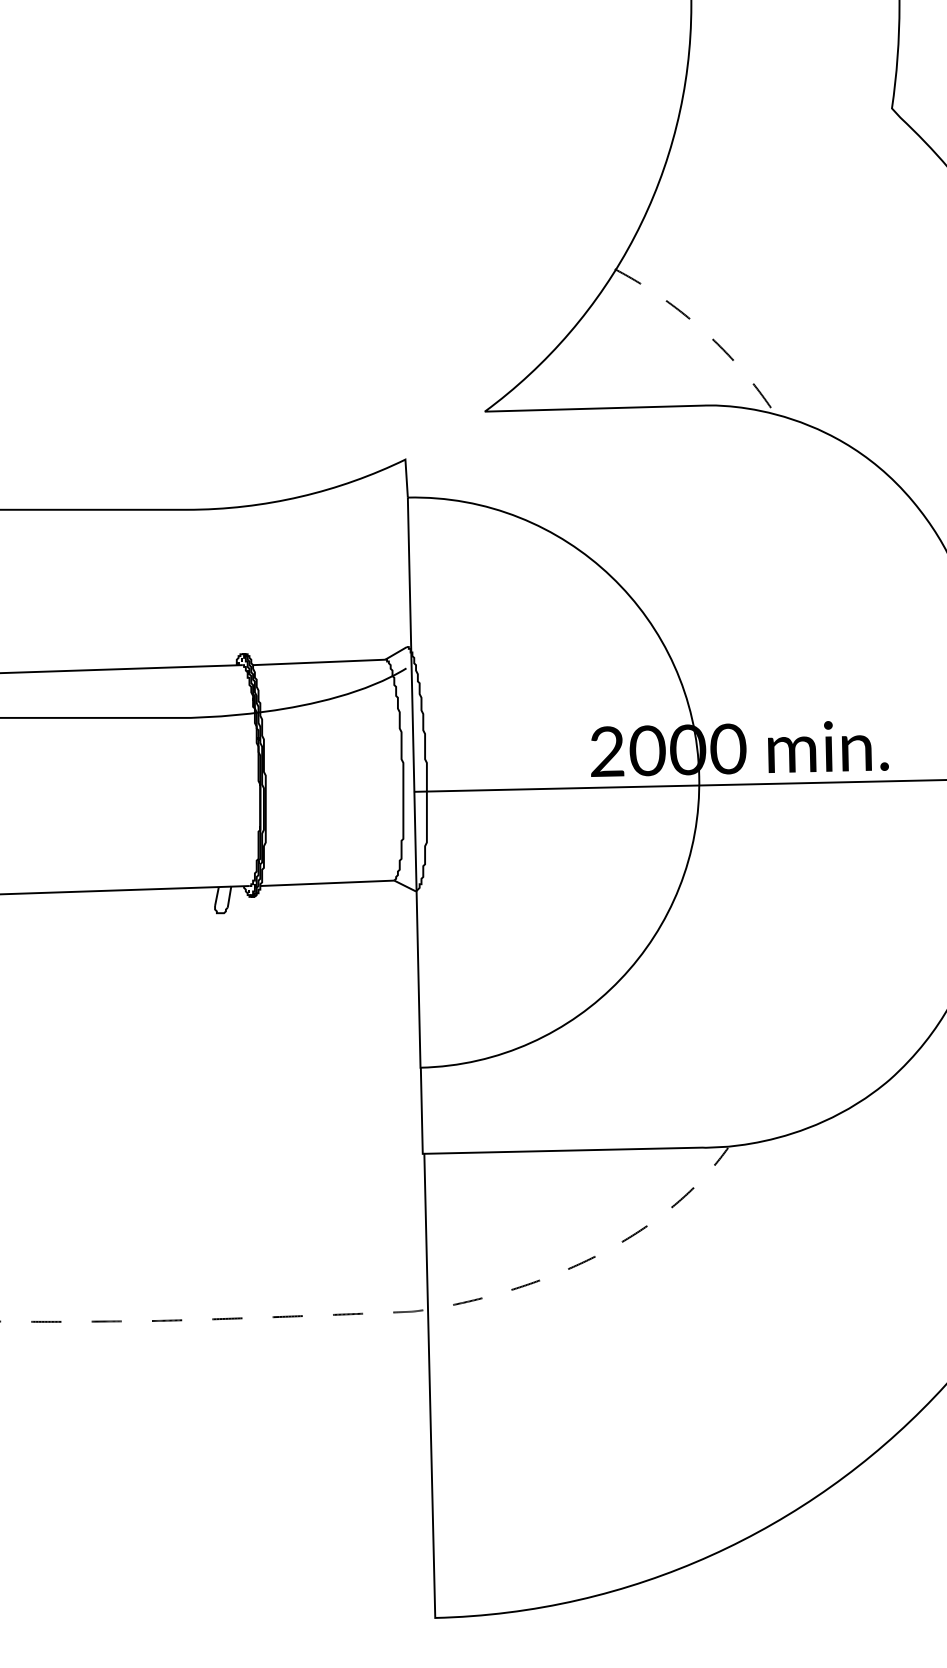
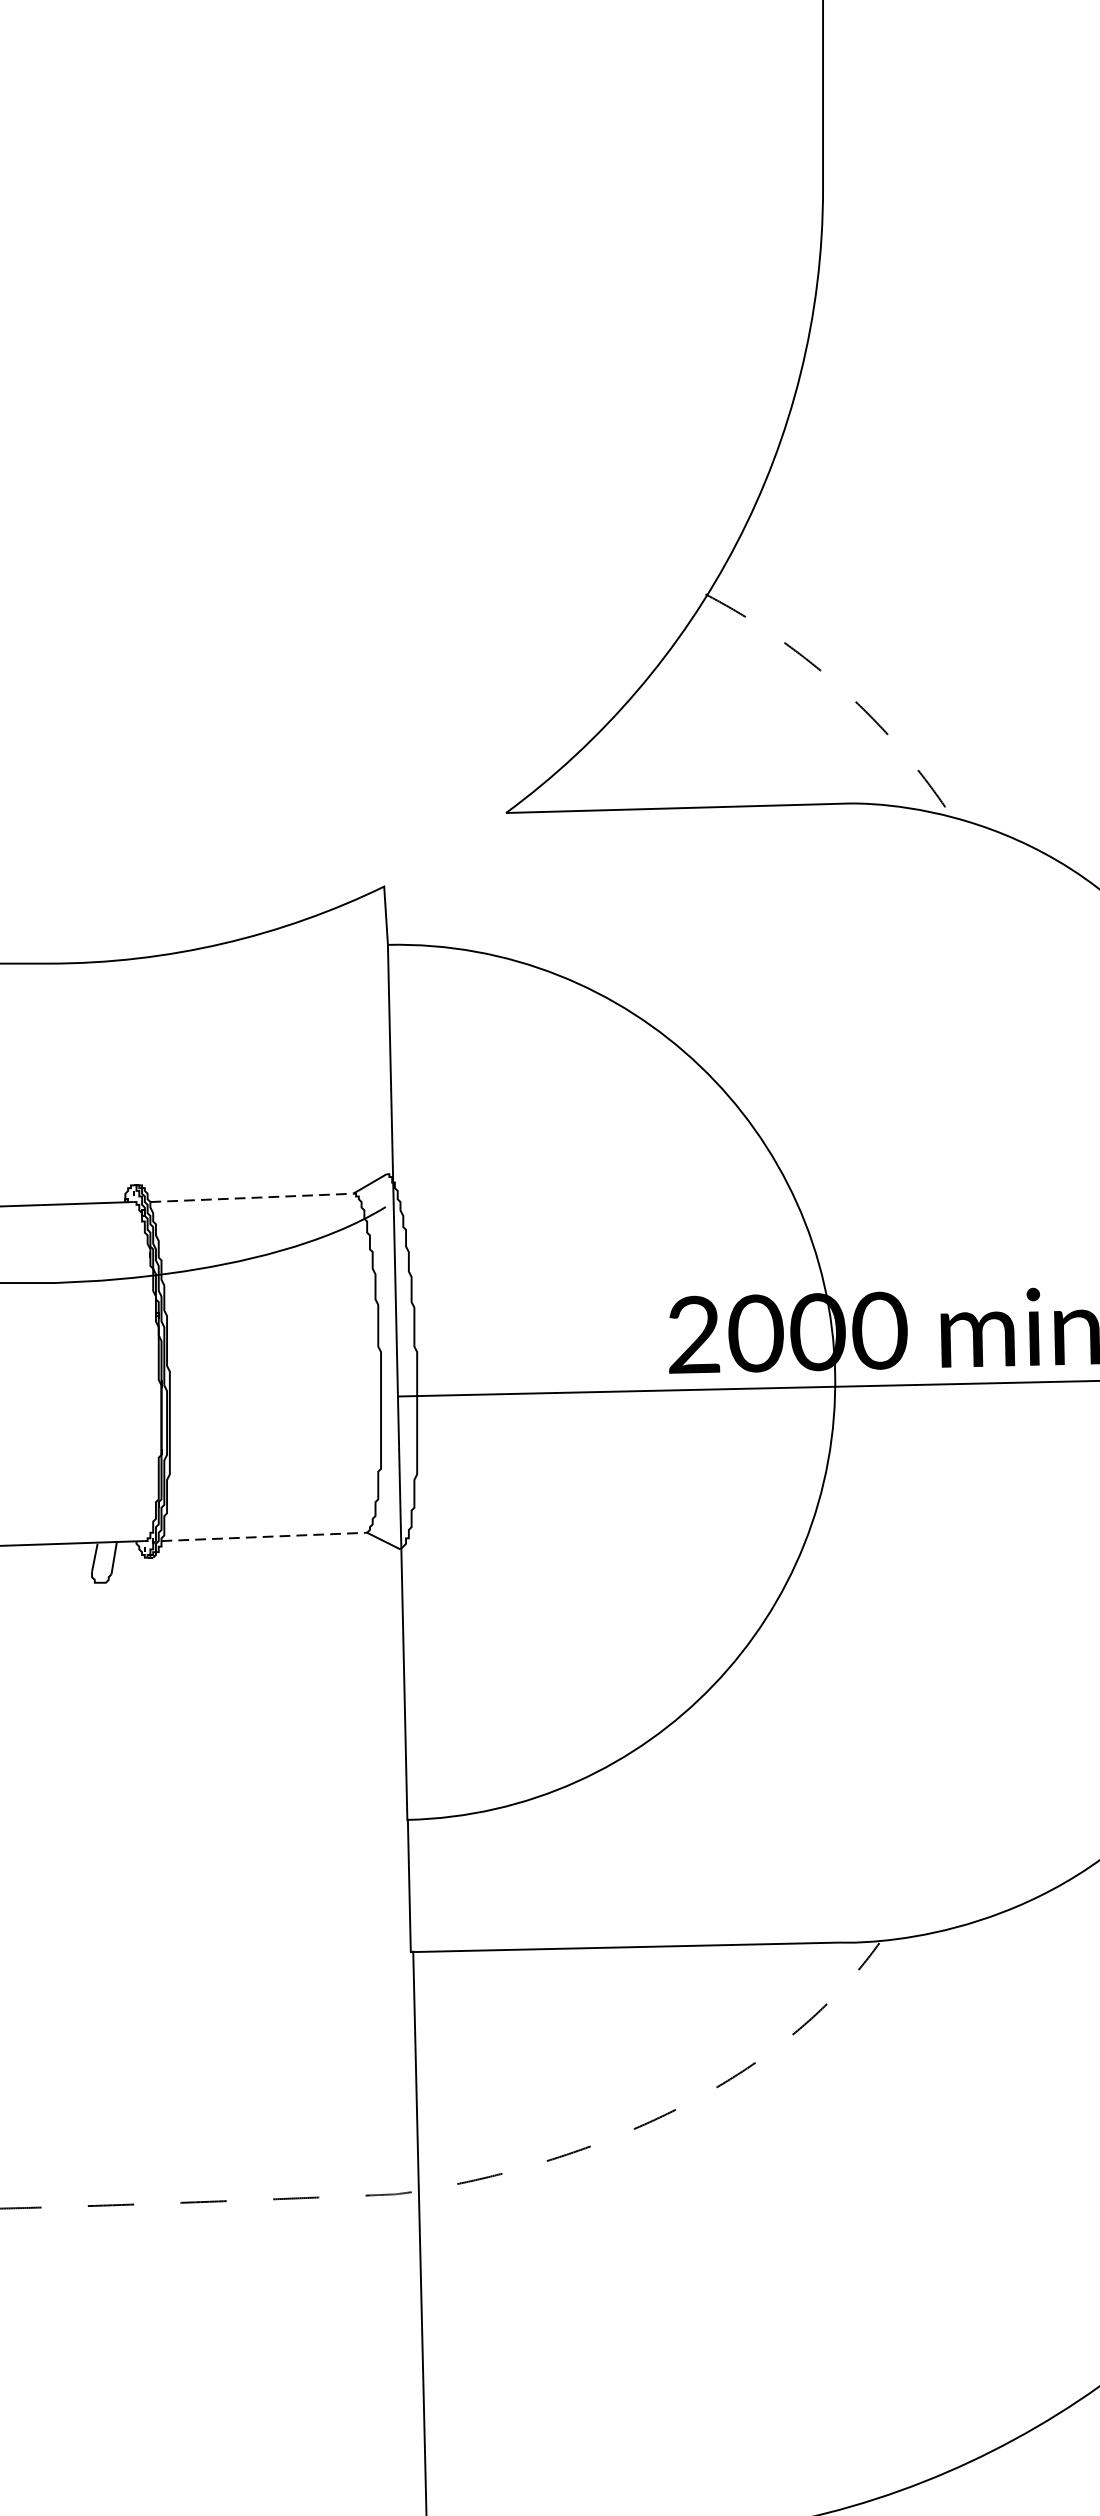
line: (319, 662) -> (252, 1197), solid -> dashed
line: (327, 883) -> (264, 1537), solid -> dashed

